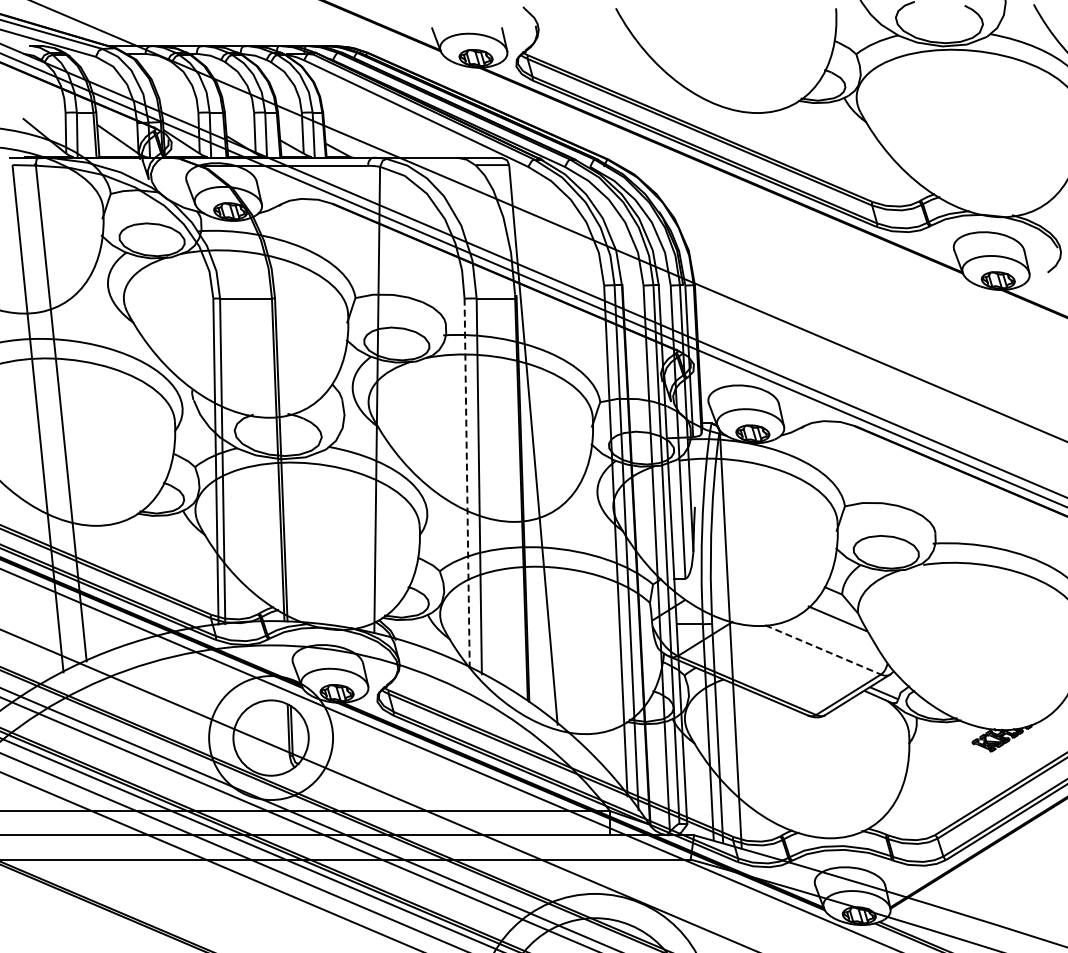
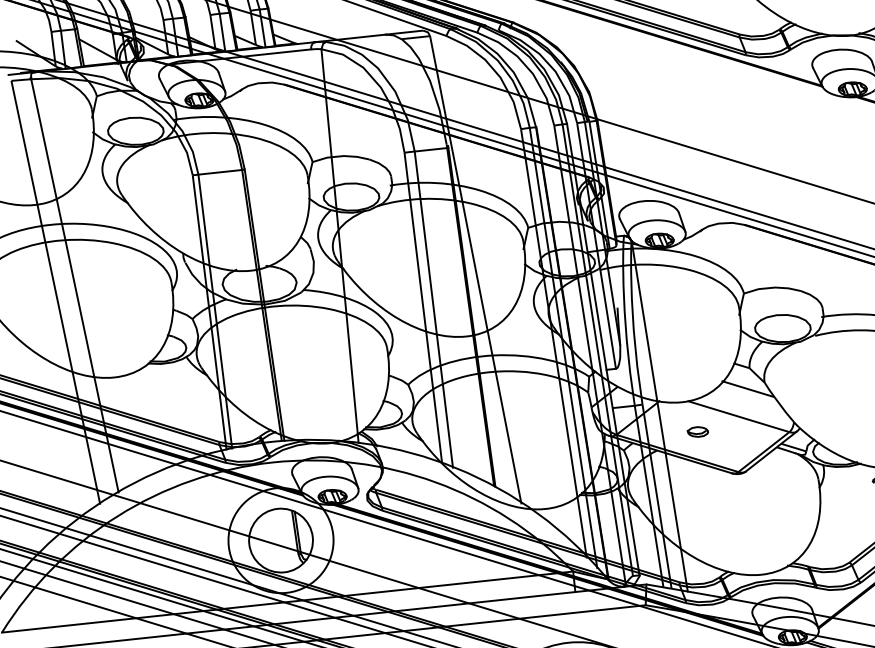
line: (467, 483) -> (423, 308), dashed -> solid
line: (823, 650) -> (738, 417), dashed -> solid
part: (773, 662) -> (697, 431), added

